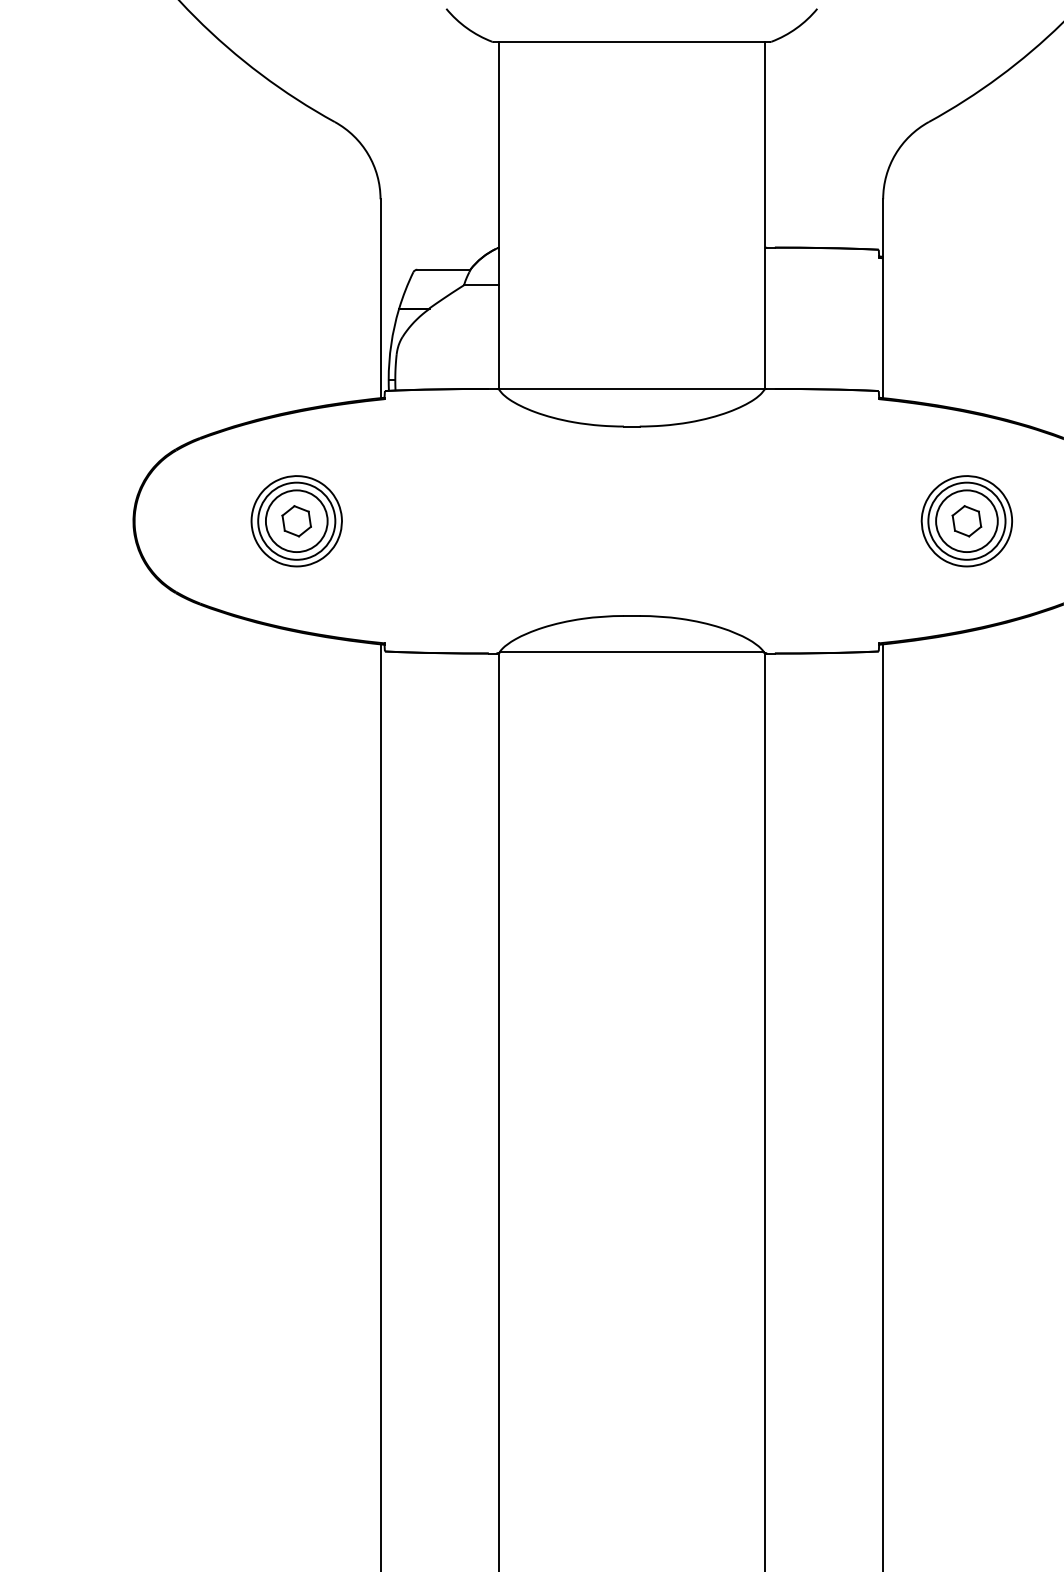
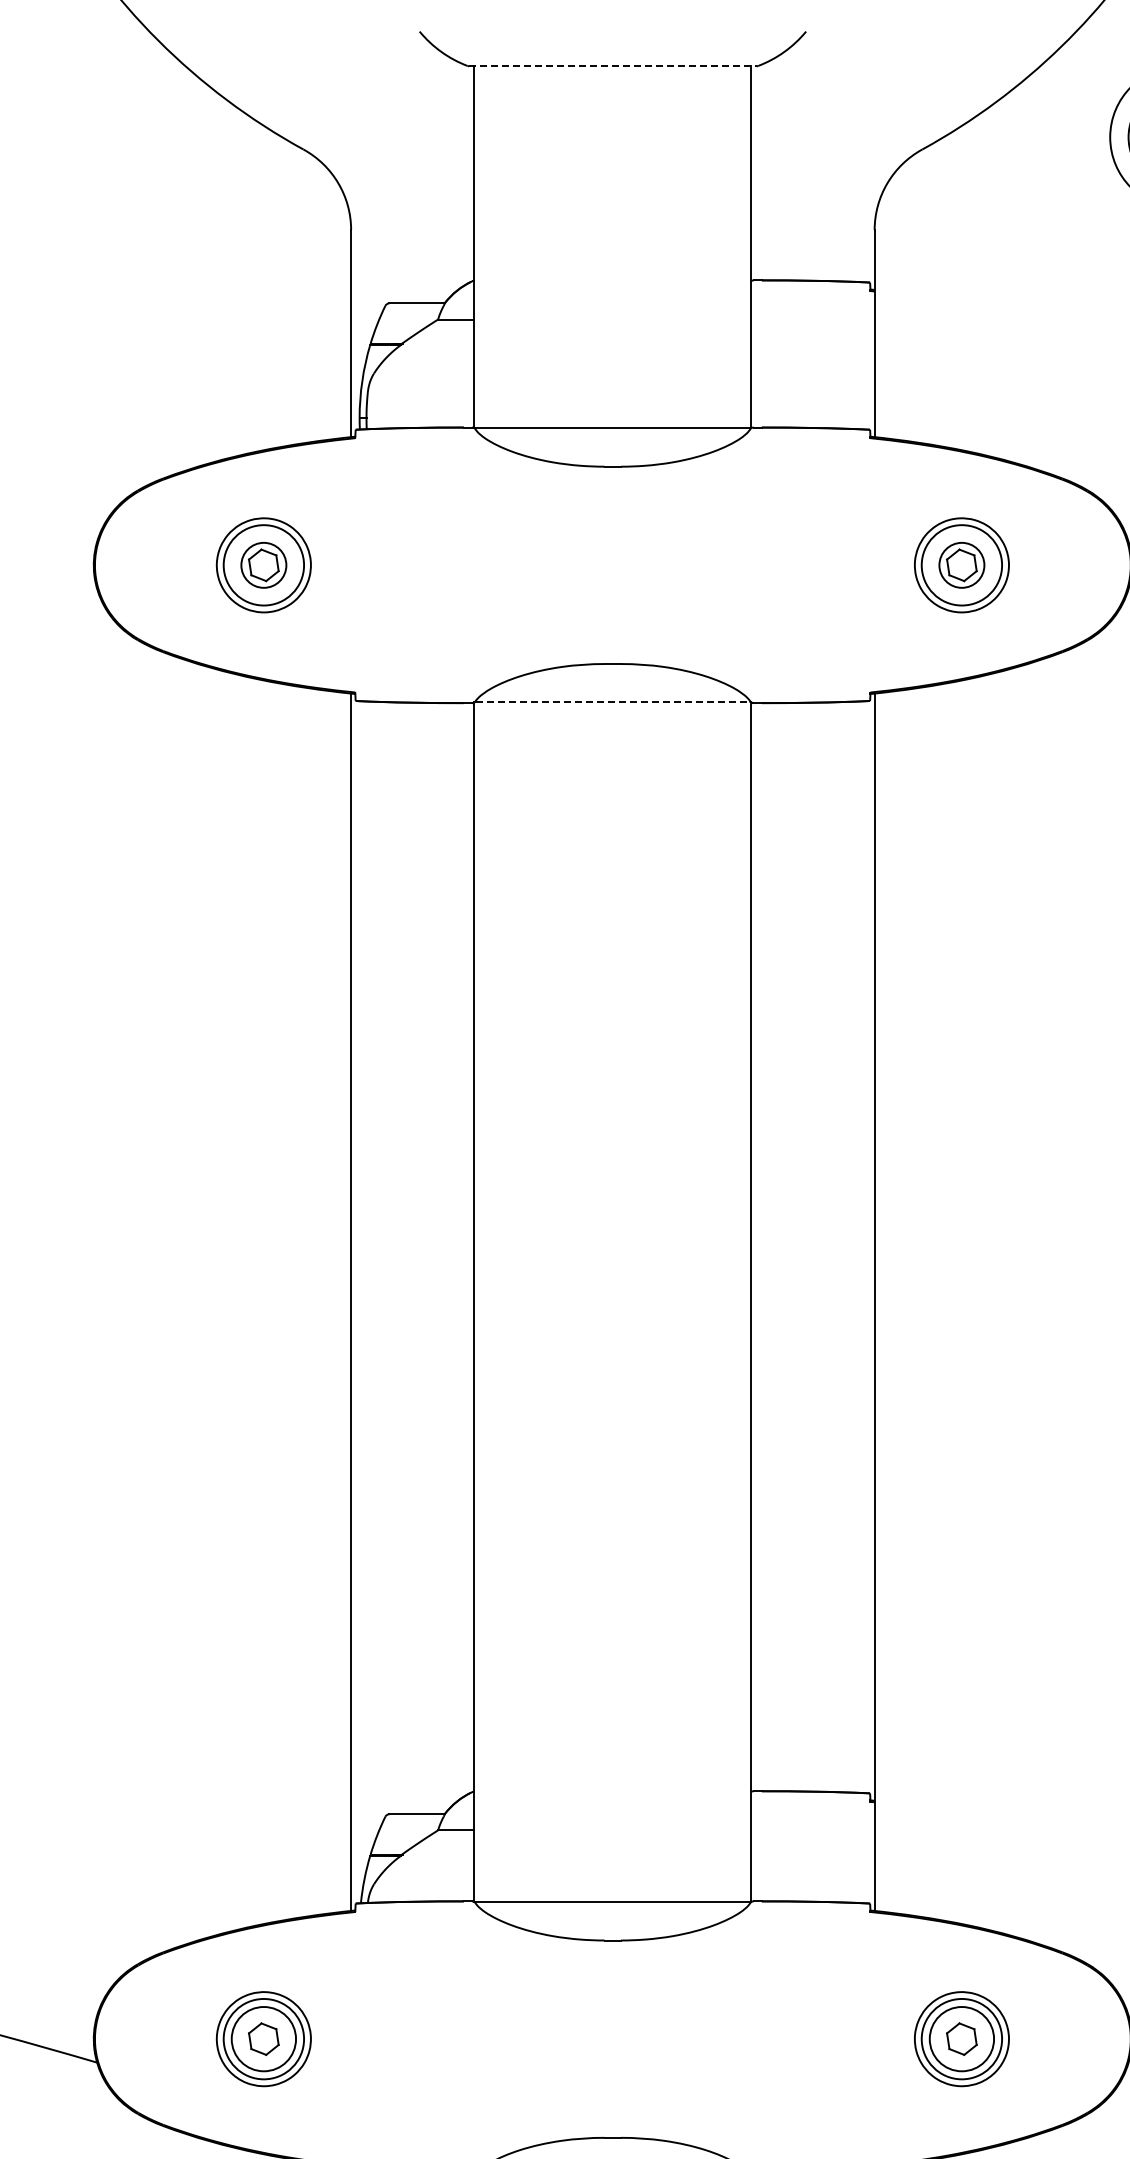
line: (631, 42) -> (612, 66), solid -> dashed
circle: (296, 521) -> (263, 565), size x0.7
circle: (966, 521) -> (961, 565), size x0.7
line: (632, 651) -> (613, 701), solid -> dashed

